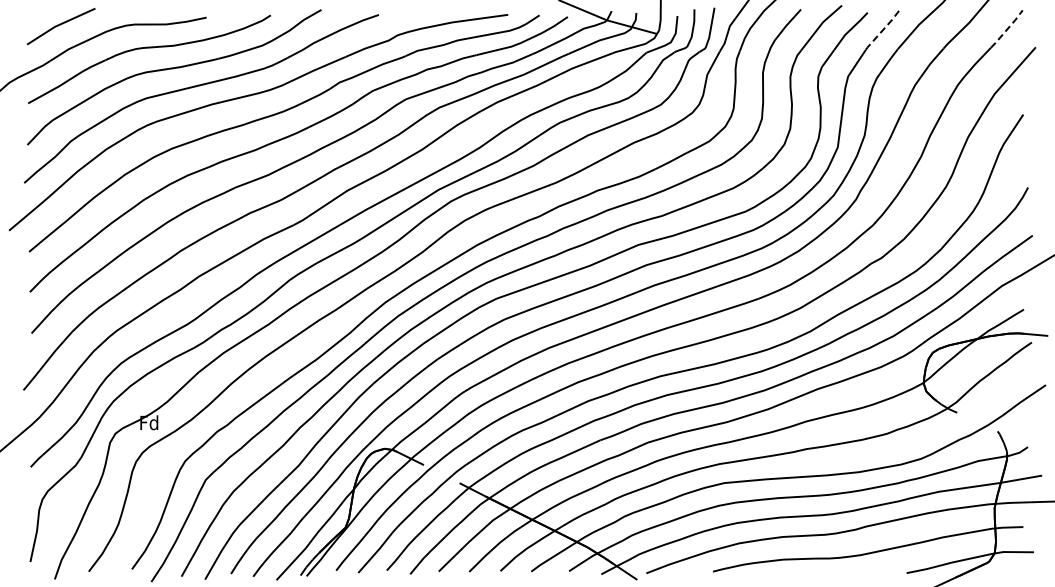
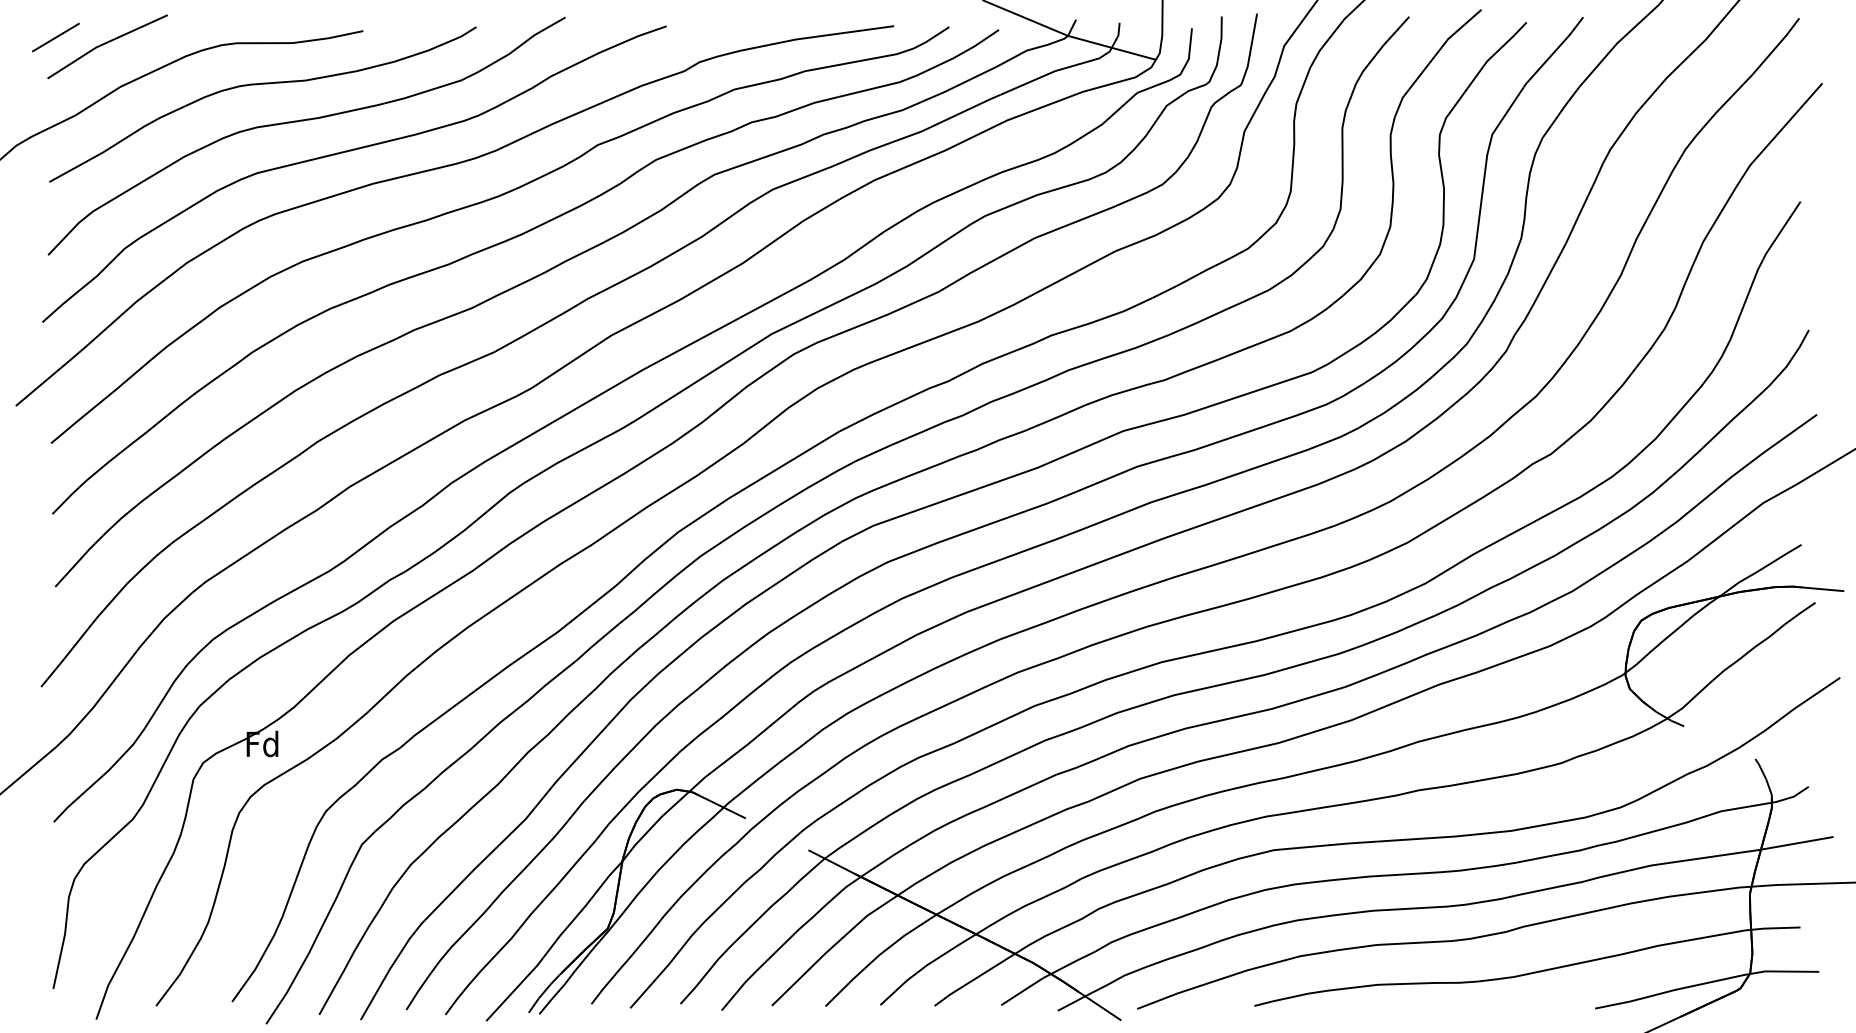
line: (31, 20) -> (55, 36), added
line: (1007, 29) -> (1772, 51), dashed -> solid
line: (883, 30) -> (1554, 53), dashed -> solid

